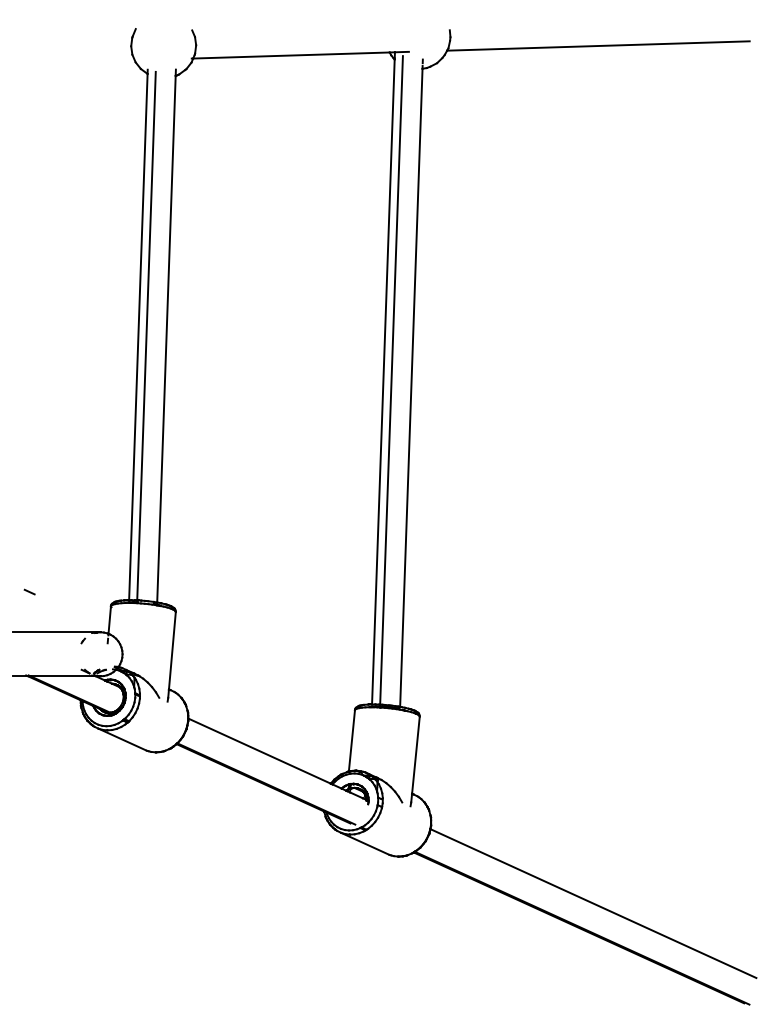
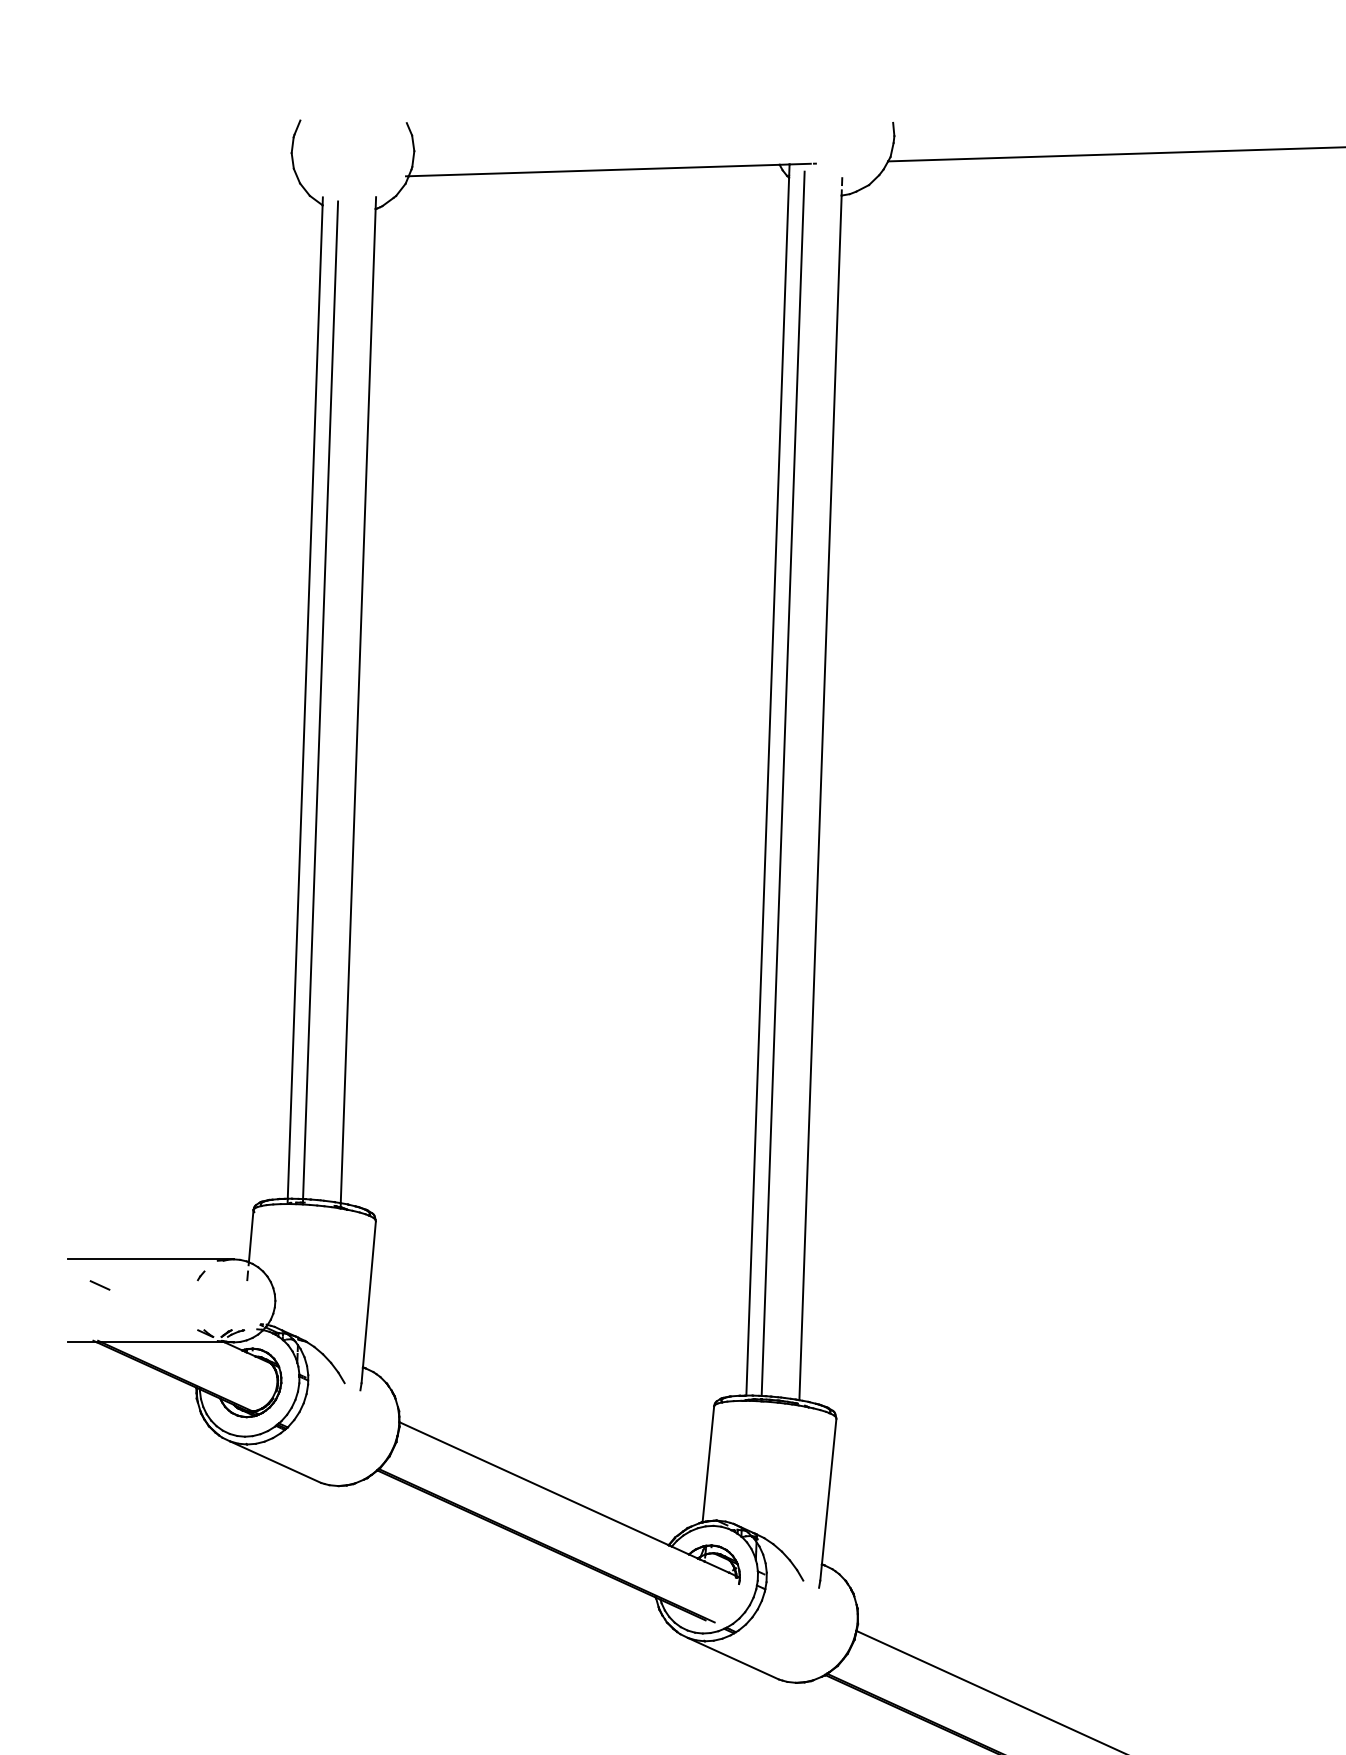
line: (29, 591) -> (99, 1284), moved

